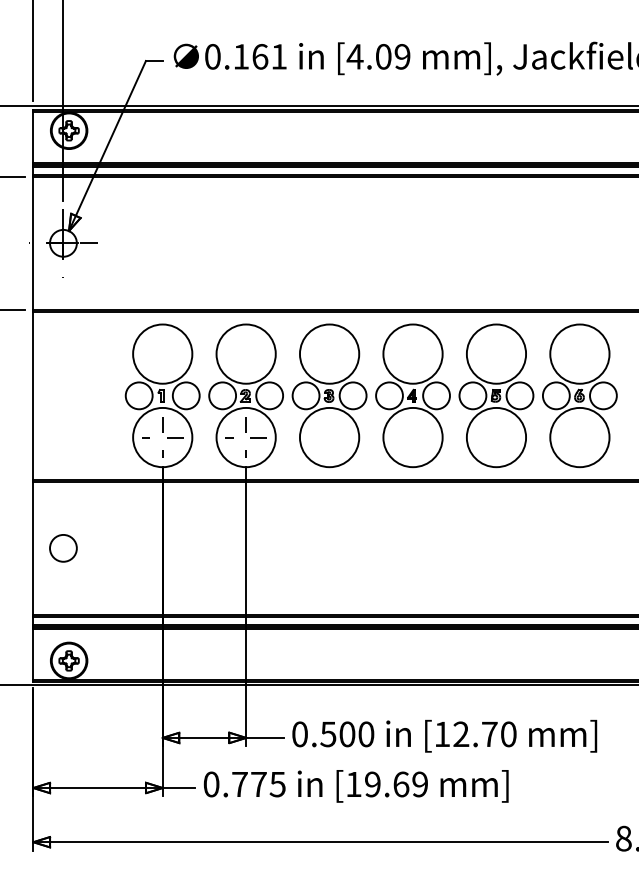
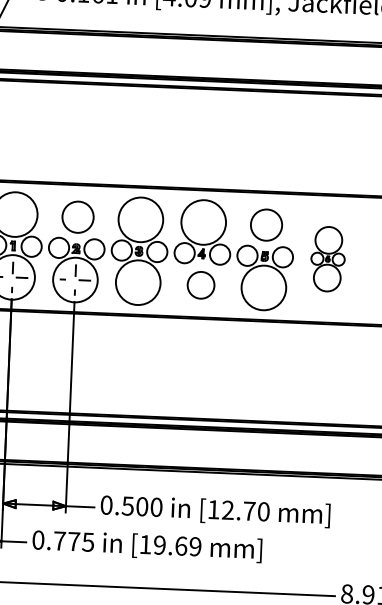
circle: (245, 353) -> (77, 216), size x0.7
circle: (496, 353) -> (266, 224), size x0.7
part: (579, 395) -> (327, 258), size x0.6
circle: (412, 437) -> (200, 285), size x0.6

